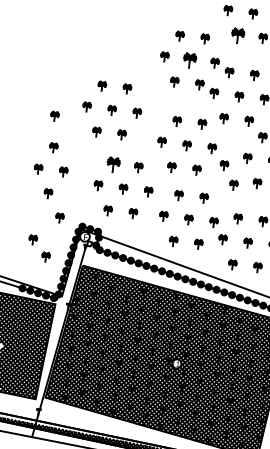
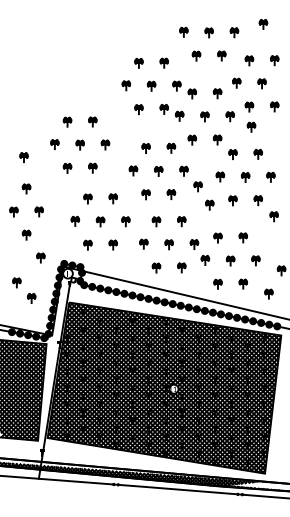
part: (238, 35) -> (196, 55), size x0.62
part: (189, 59) -> (151, 85), size x0.62
part: (113, 164) -> (87, 198), size x0.62

